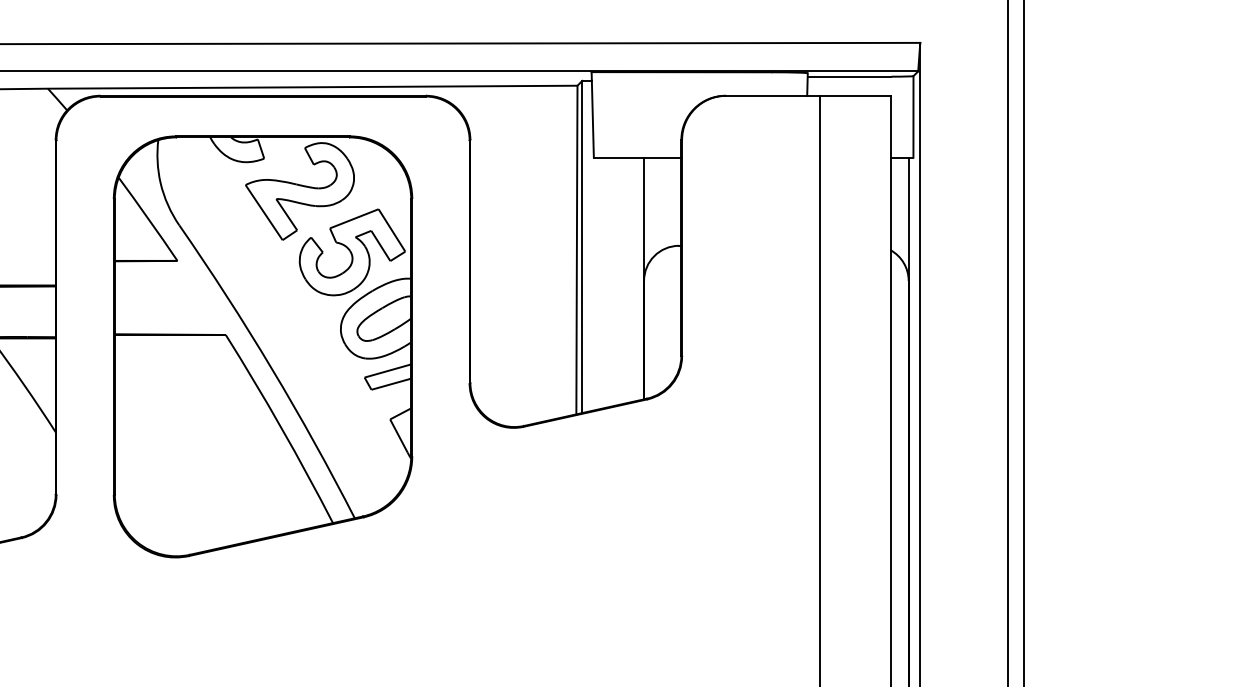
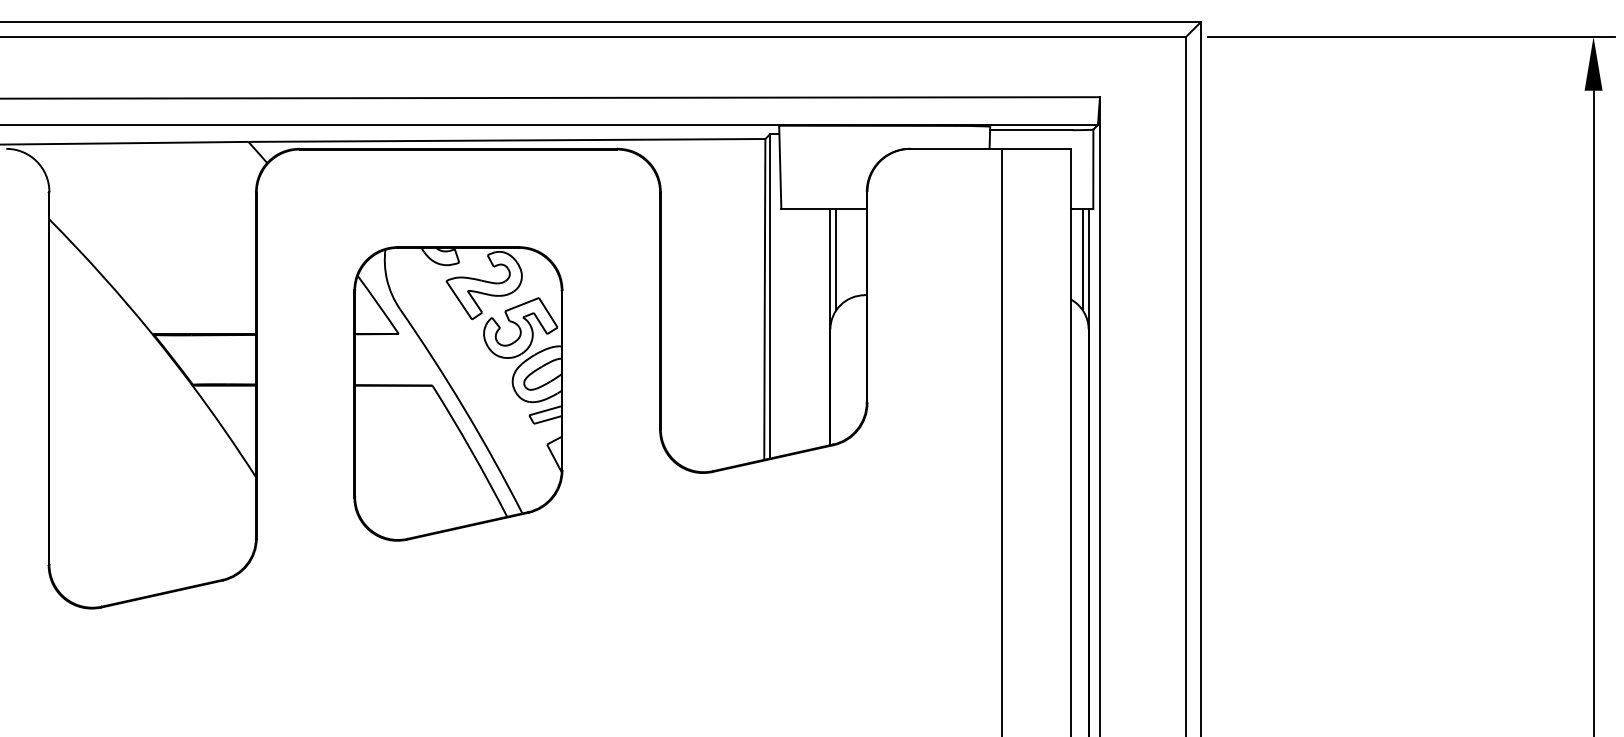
line: (650, 209) -> (836, 259), added
line: (902, 209) -> (1082, 259), added
part: (263, 346) -> (458, 393), size x0.71

